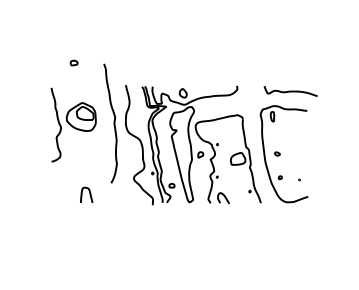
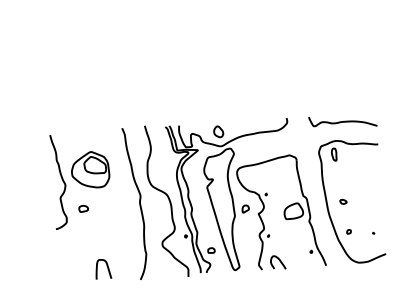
part: (73, 62) -> (82, 208), moved
curve: (290, 91) -> (342, 121), moved
curve: (113, 123) -> (138, 203), moved

